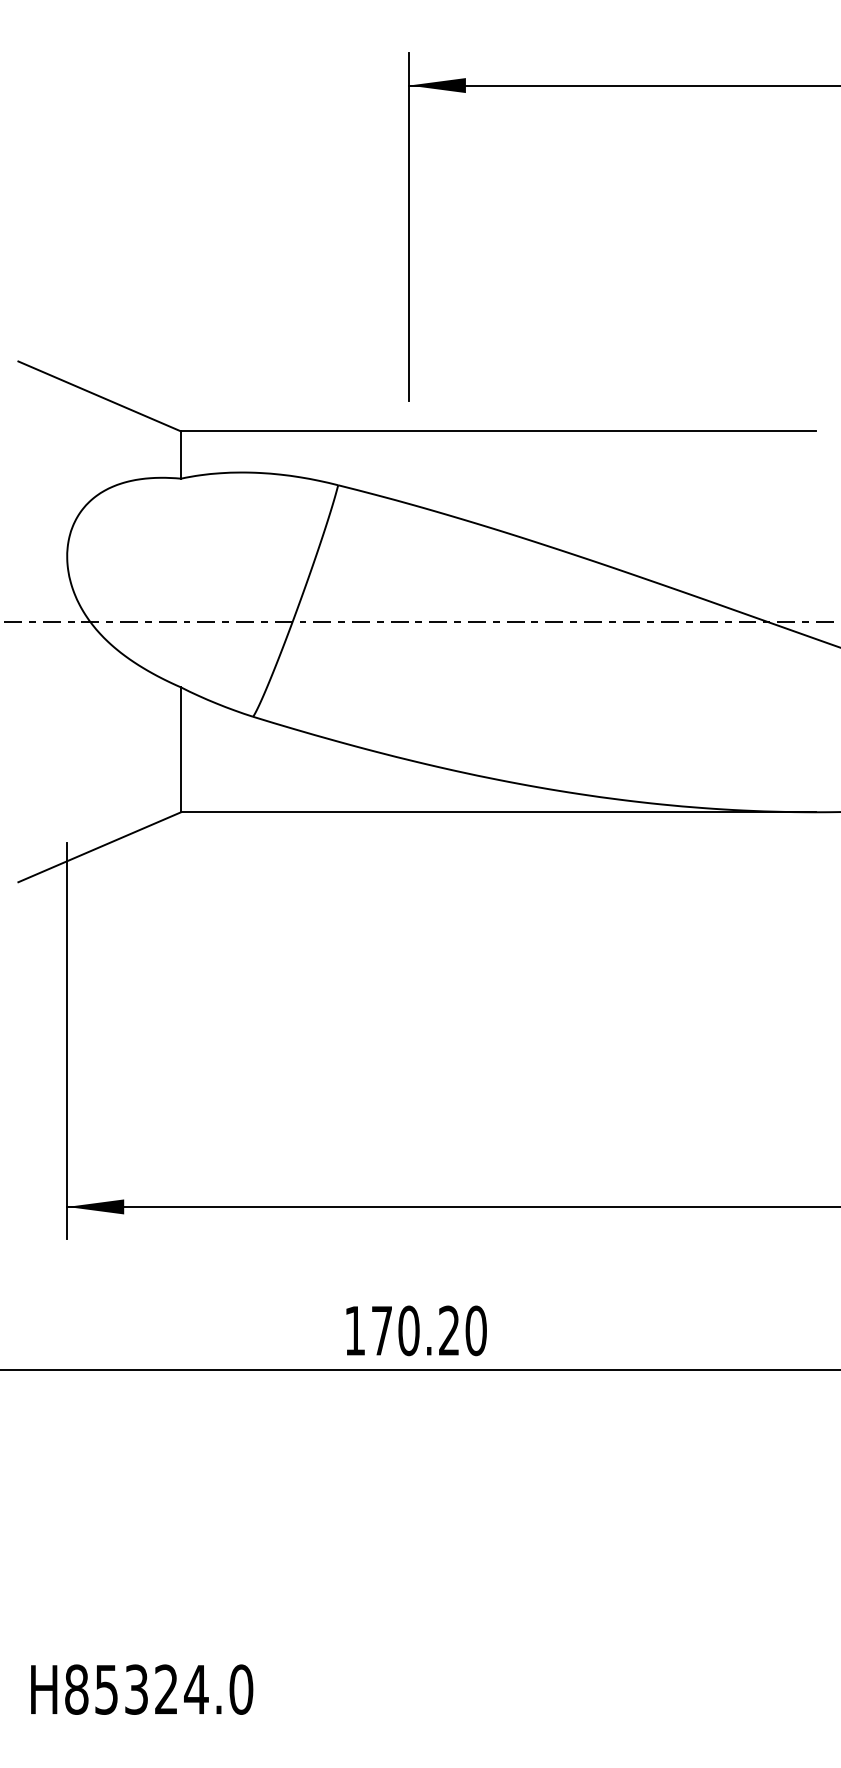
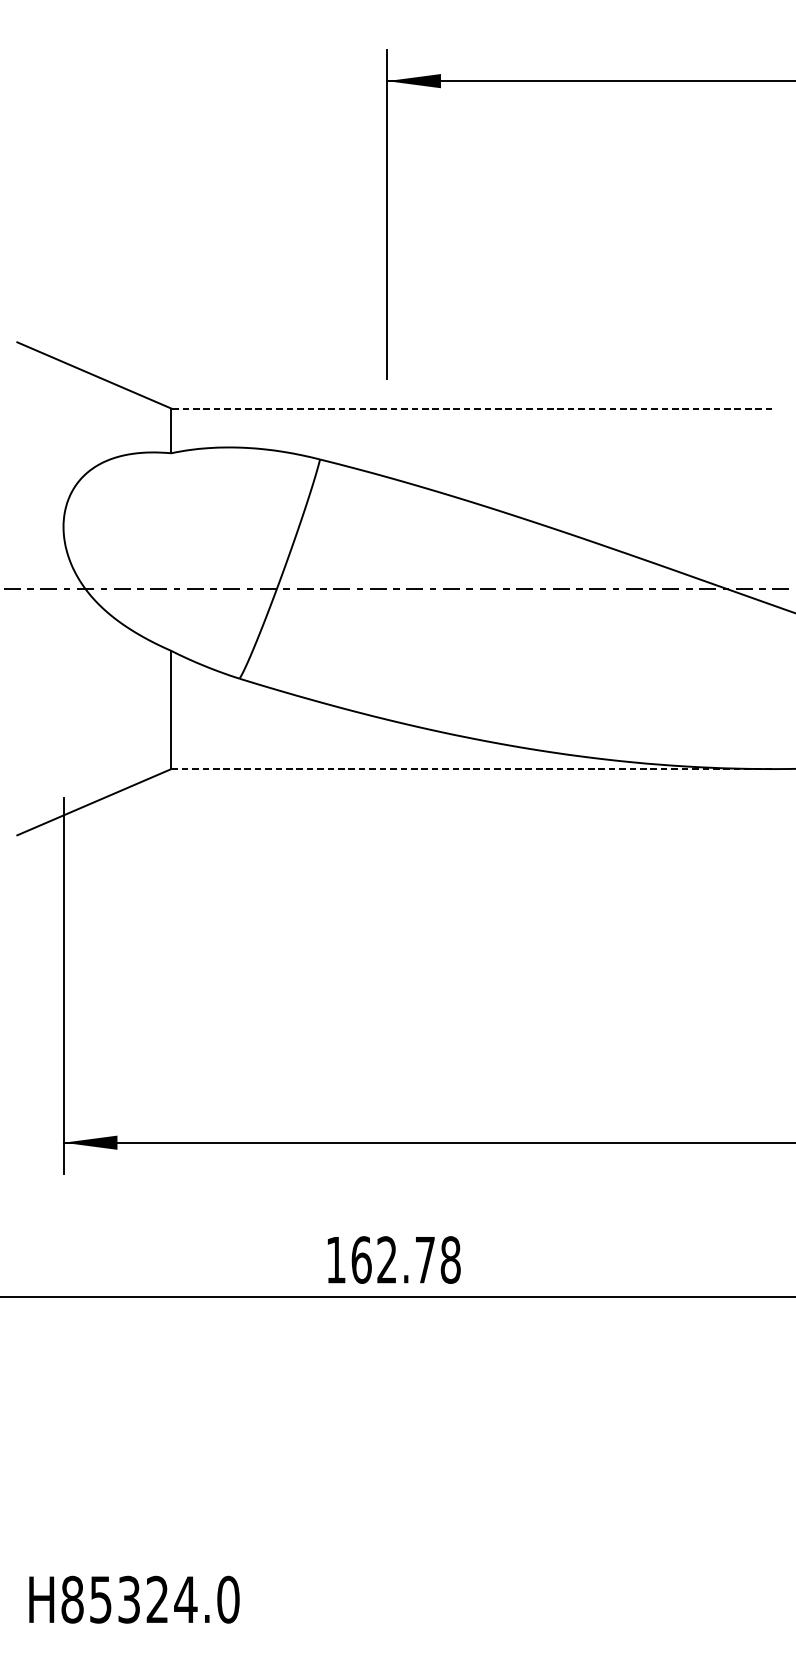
line: (498, 431) -> (471, 408), solid -> dashed
line: (499, 812) -> (472, 769), solid -> dashed
text: (428, 1330) -> (405, 1259), 170.20 -> 162.78

